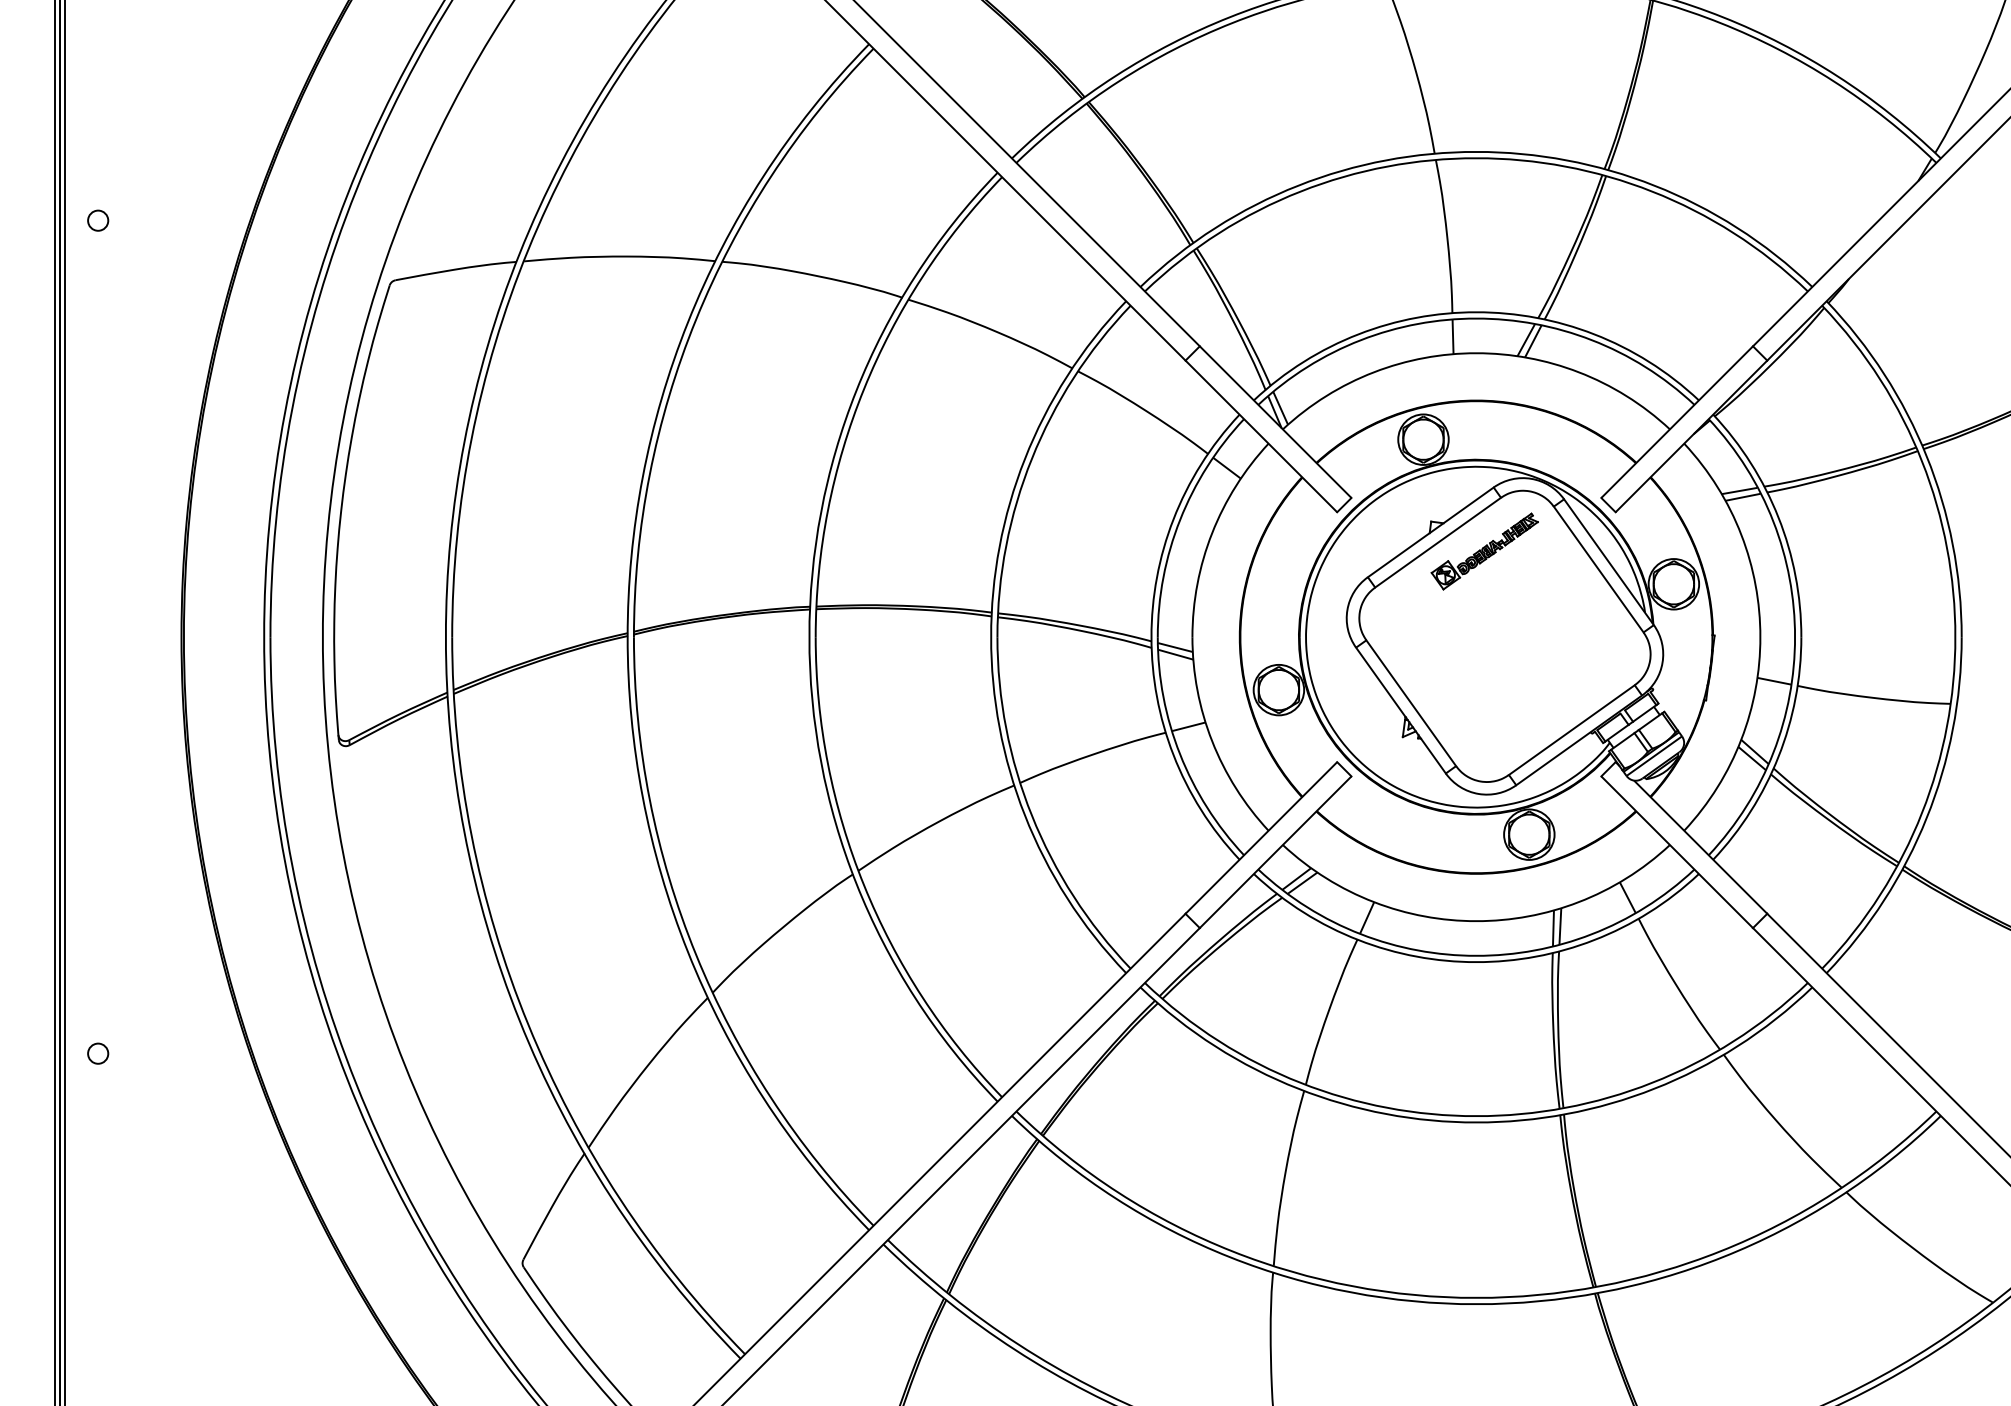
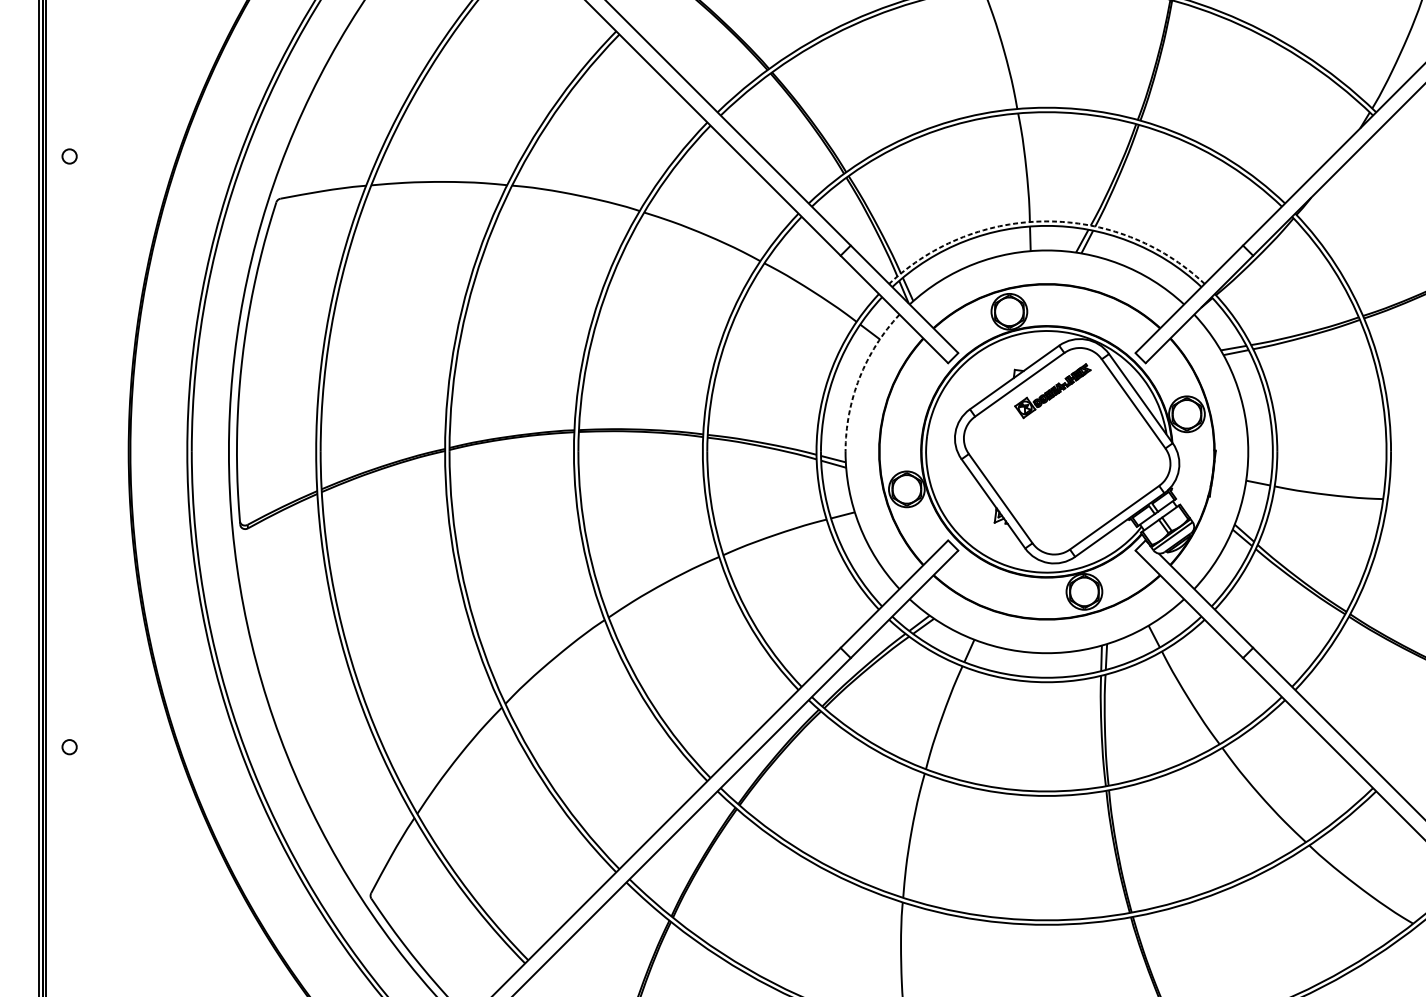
arc: (1476, 312) -> (1046, 221), solid -> dashed
arc: (1212, 533) -> (859, 378), solid -> dashed

